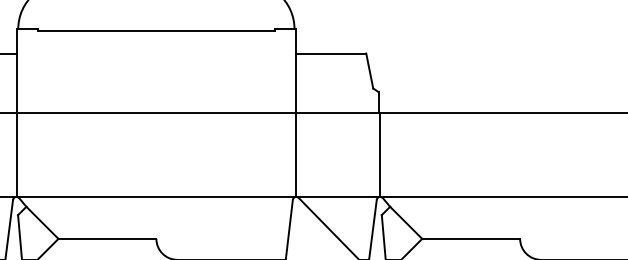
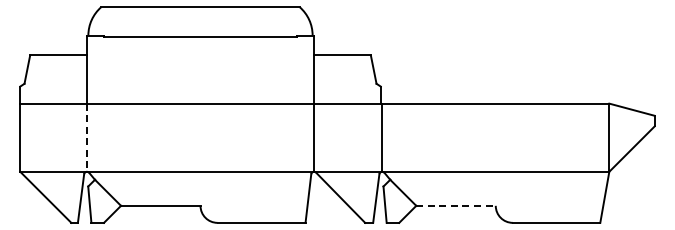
line: (15, 155) -> (86, 138), solid -> dashed
line: (471, 238) -> (456, 205), solid -> dashed

